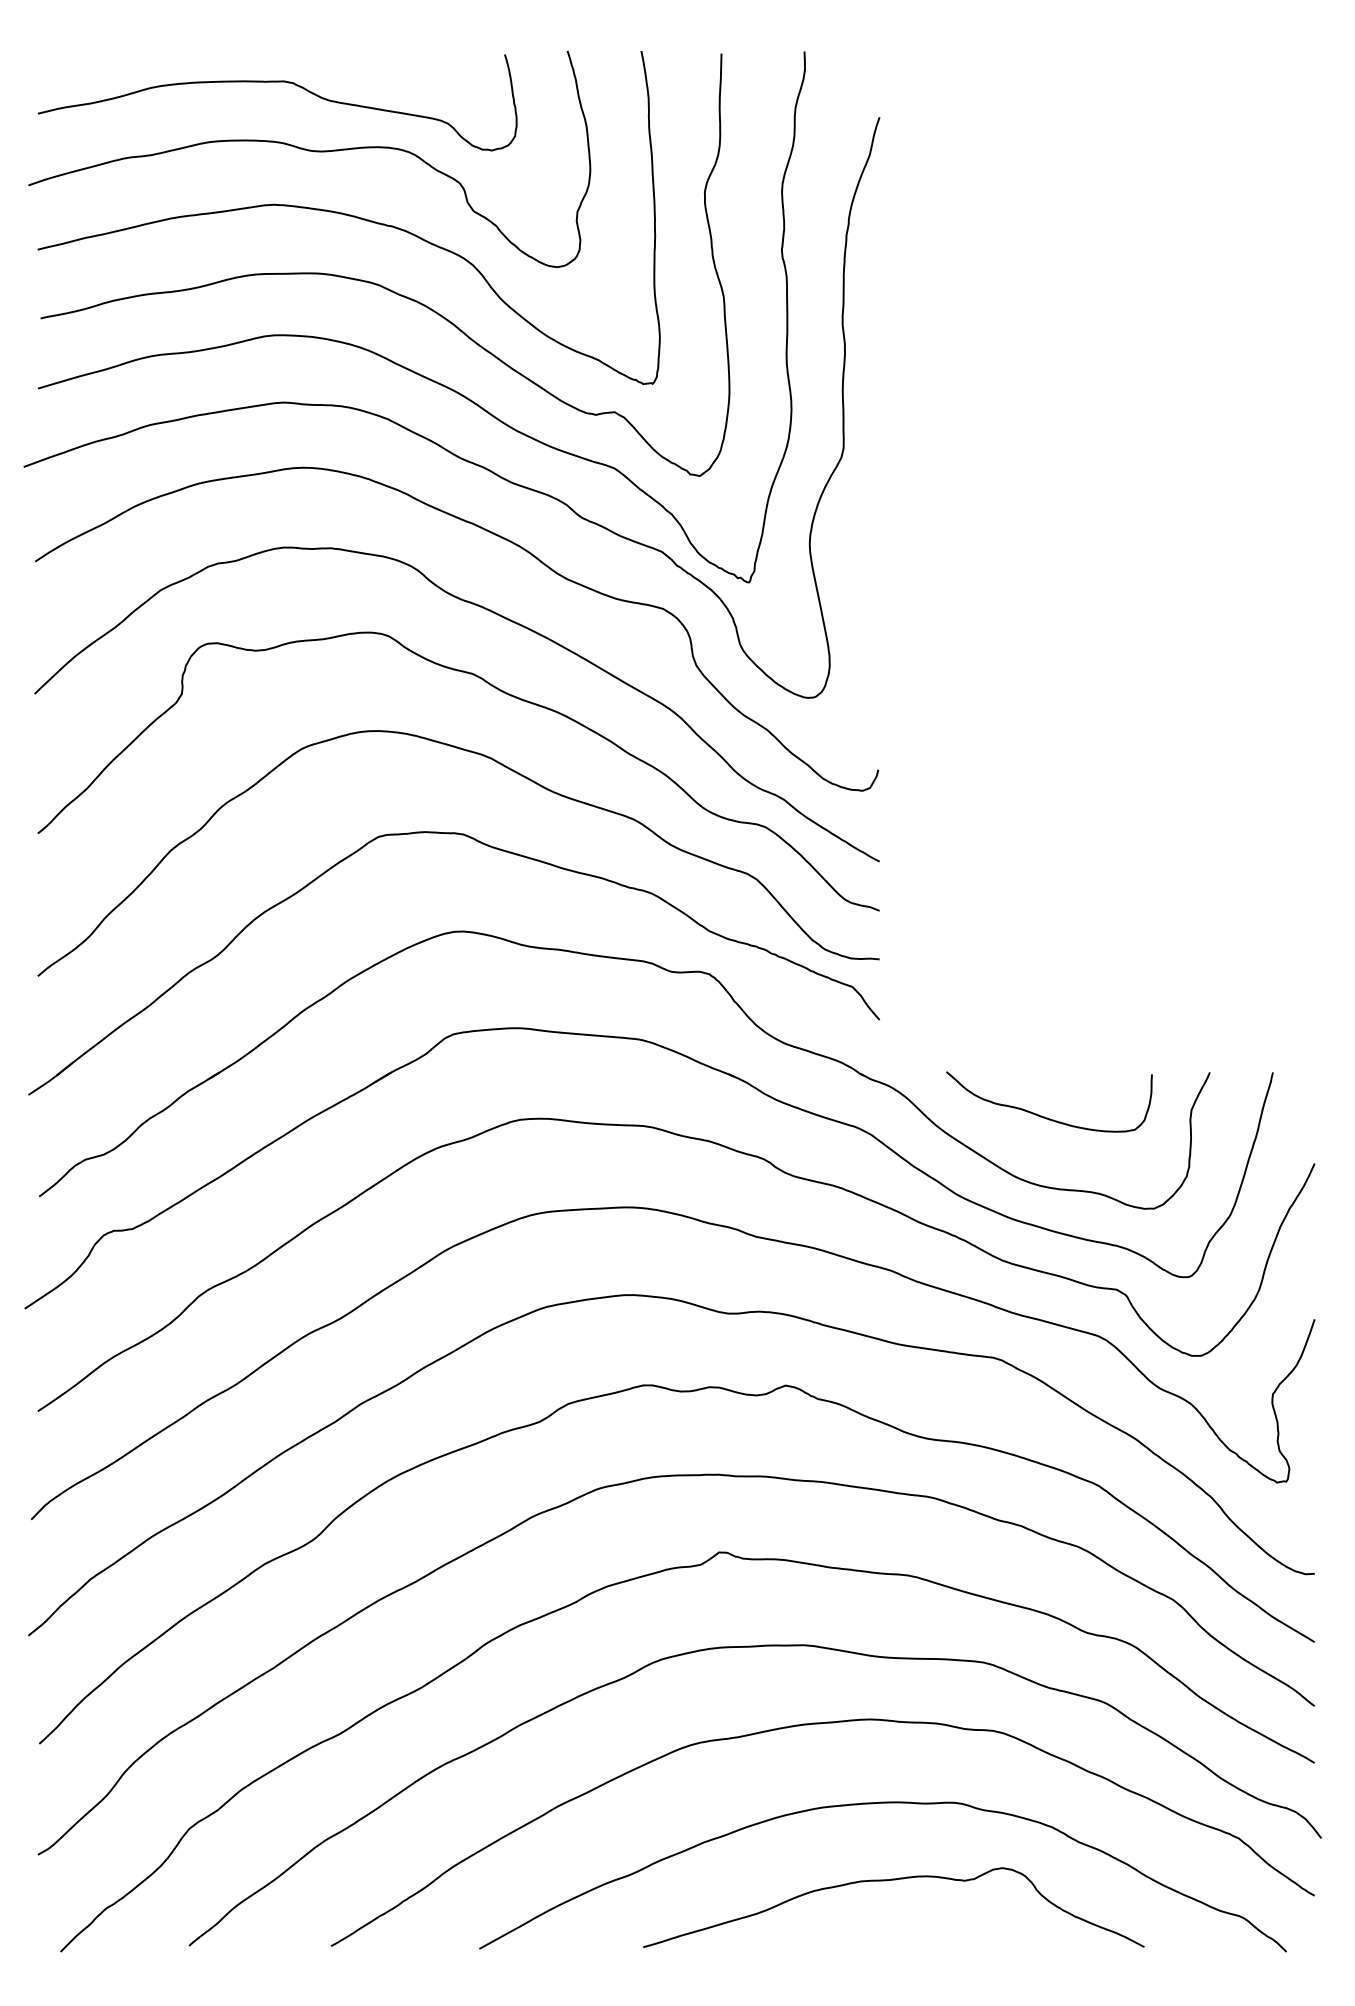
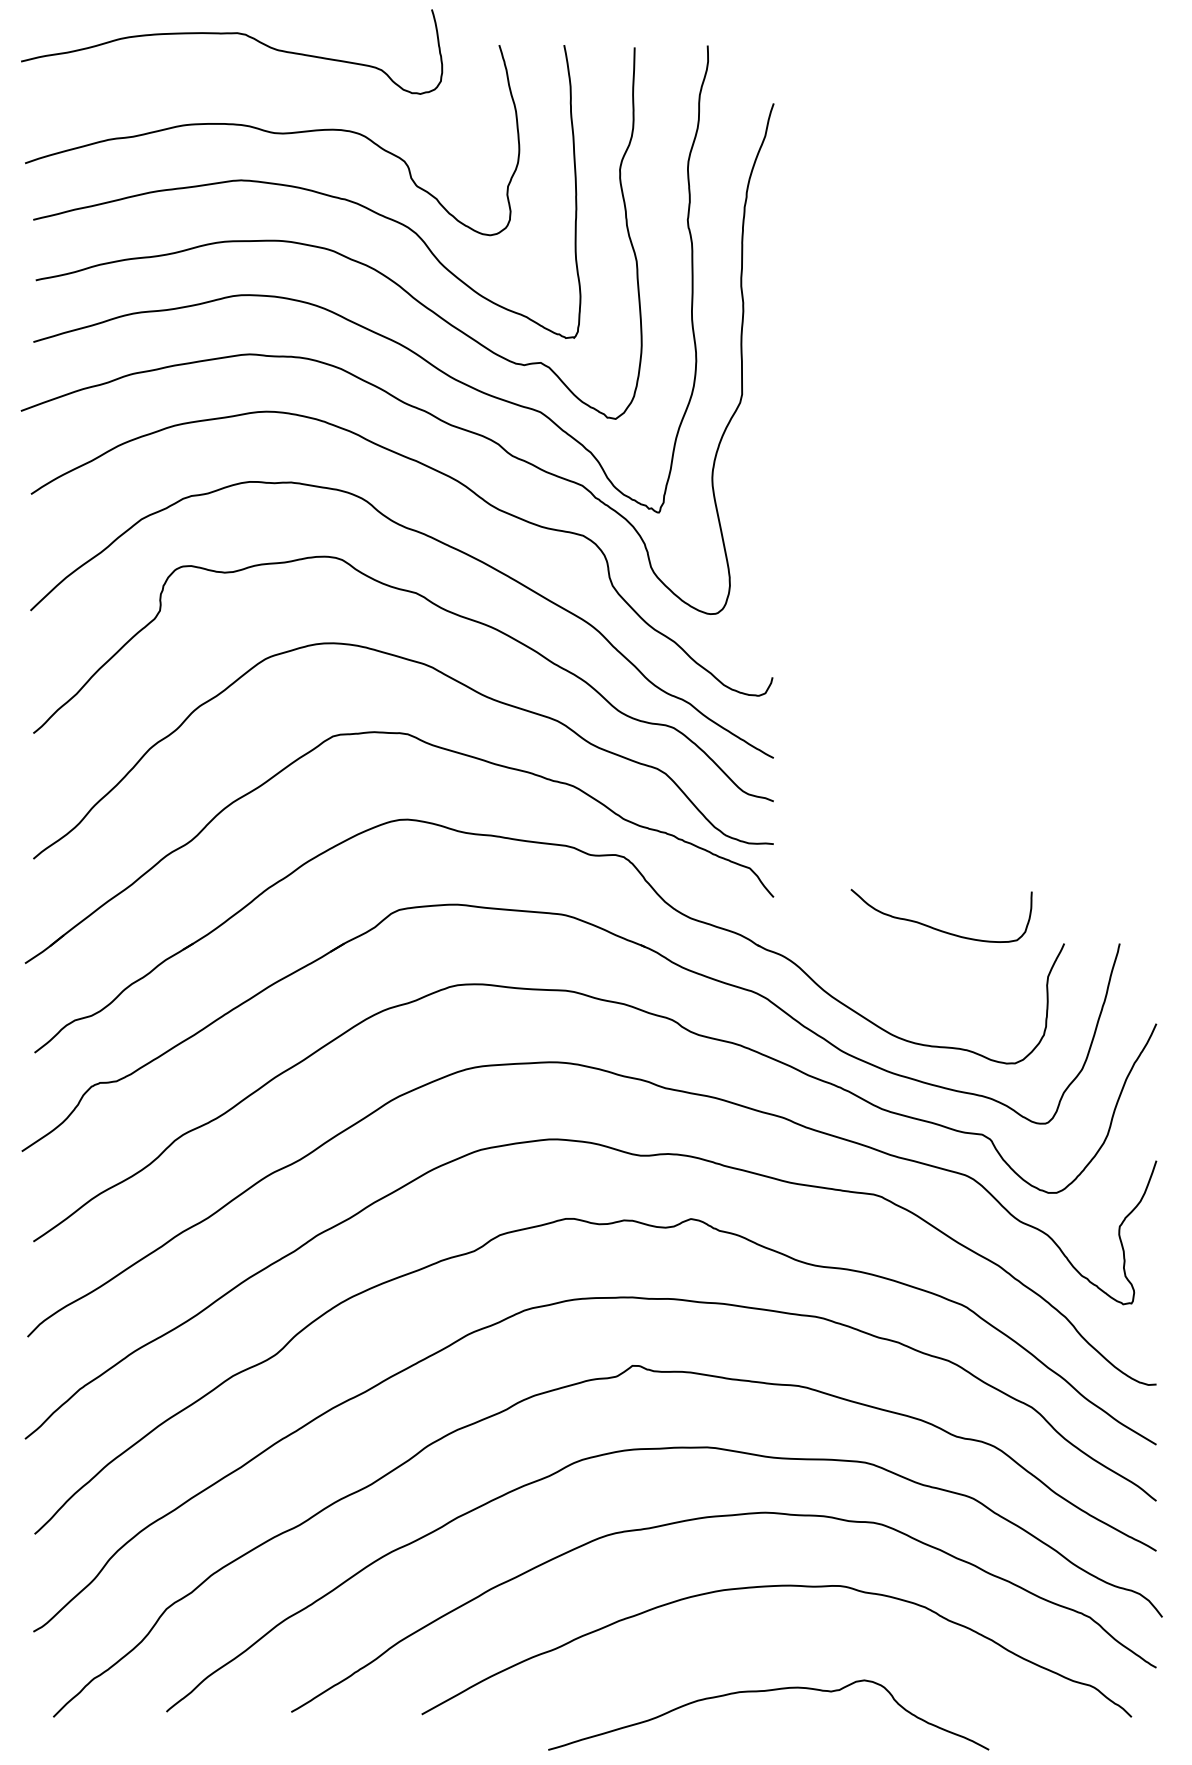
curve: (277, 82) -> (231, 34), moved
curve: (1044, 1116) -> (937, 928), moved
curve: (887, 1881) -> (763, 1692), moved

